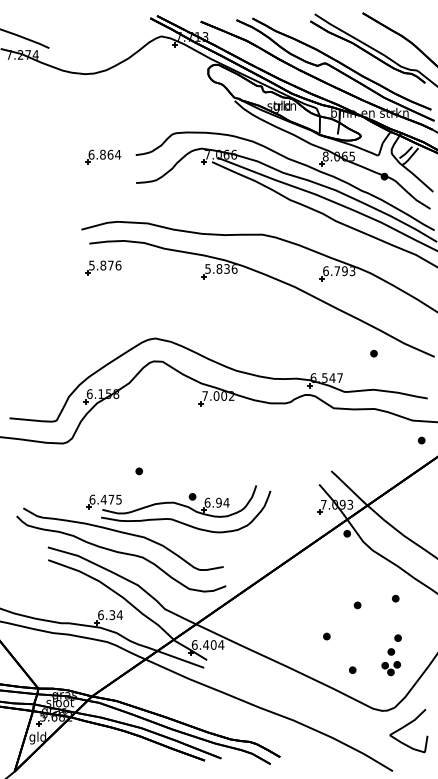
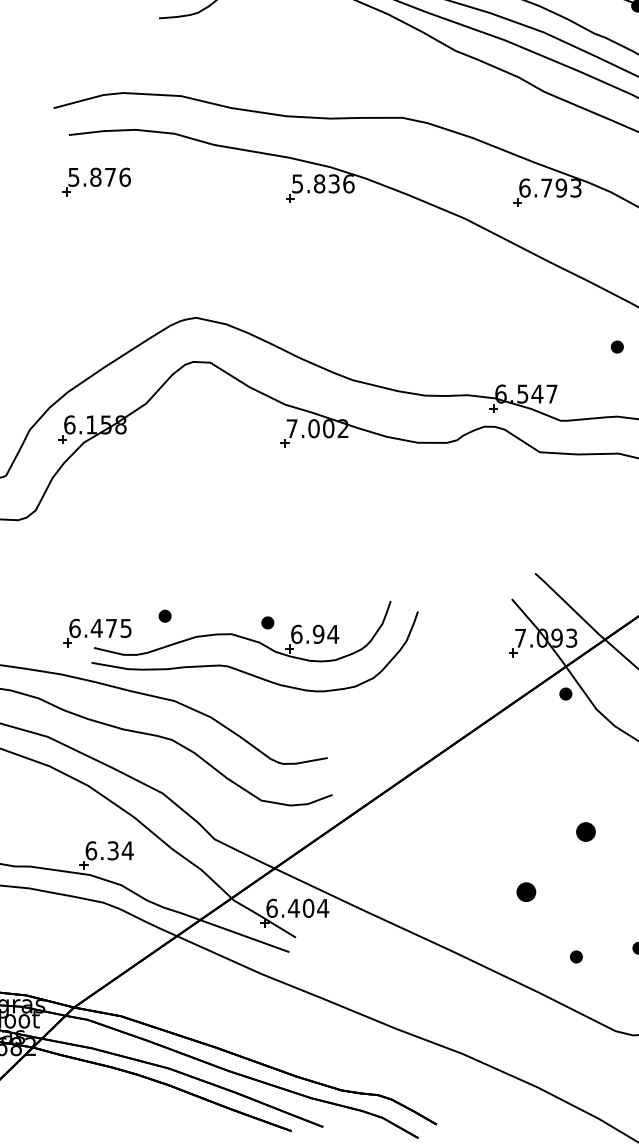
part: (138, 471) -> (163, 616), moved
part: (357, 605) -> (585, 832), size x1.6
part: (326, 636) -> (525, 892), size x1.6

